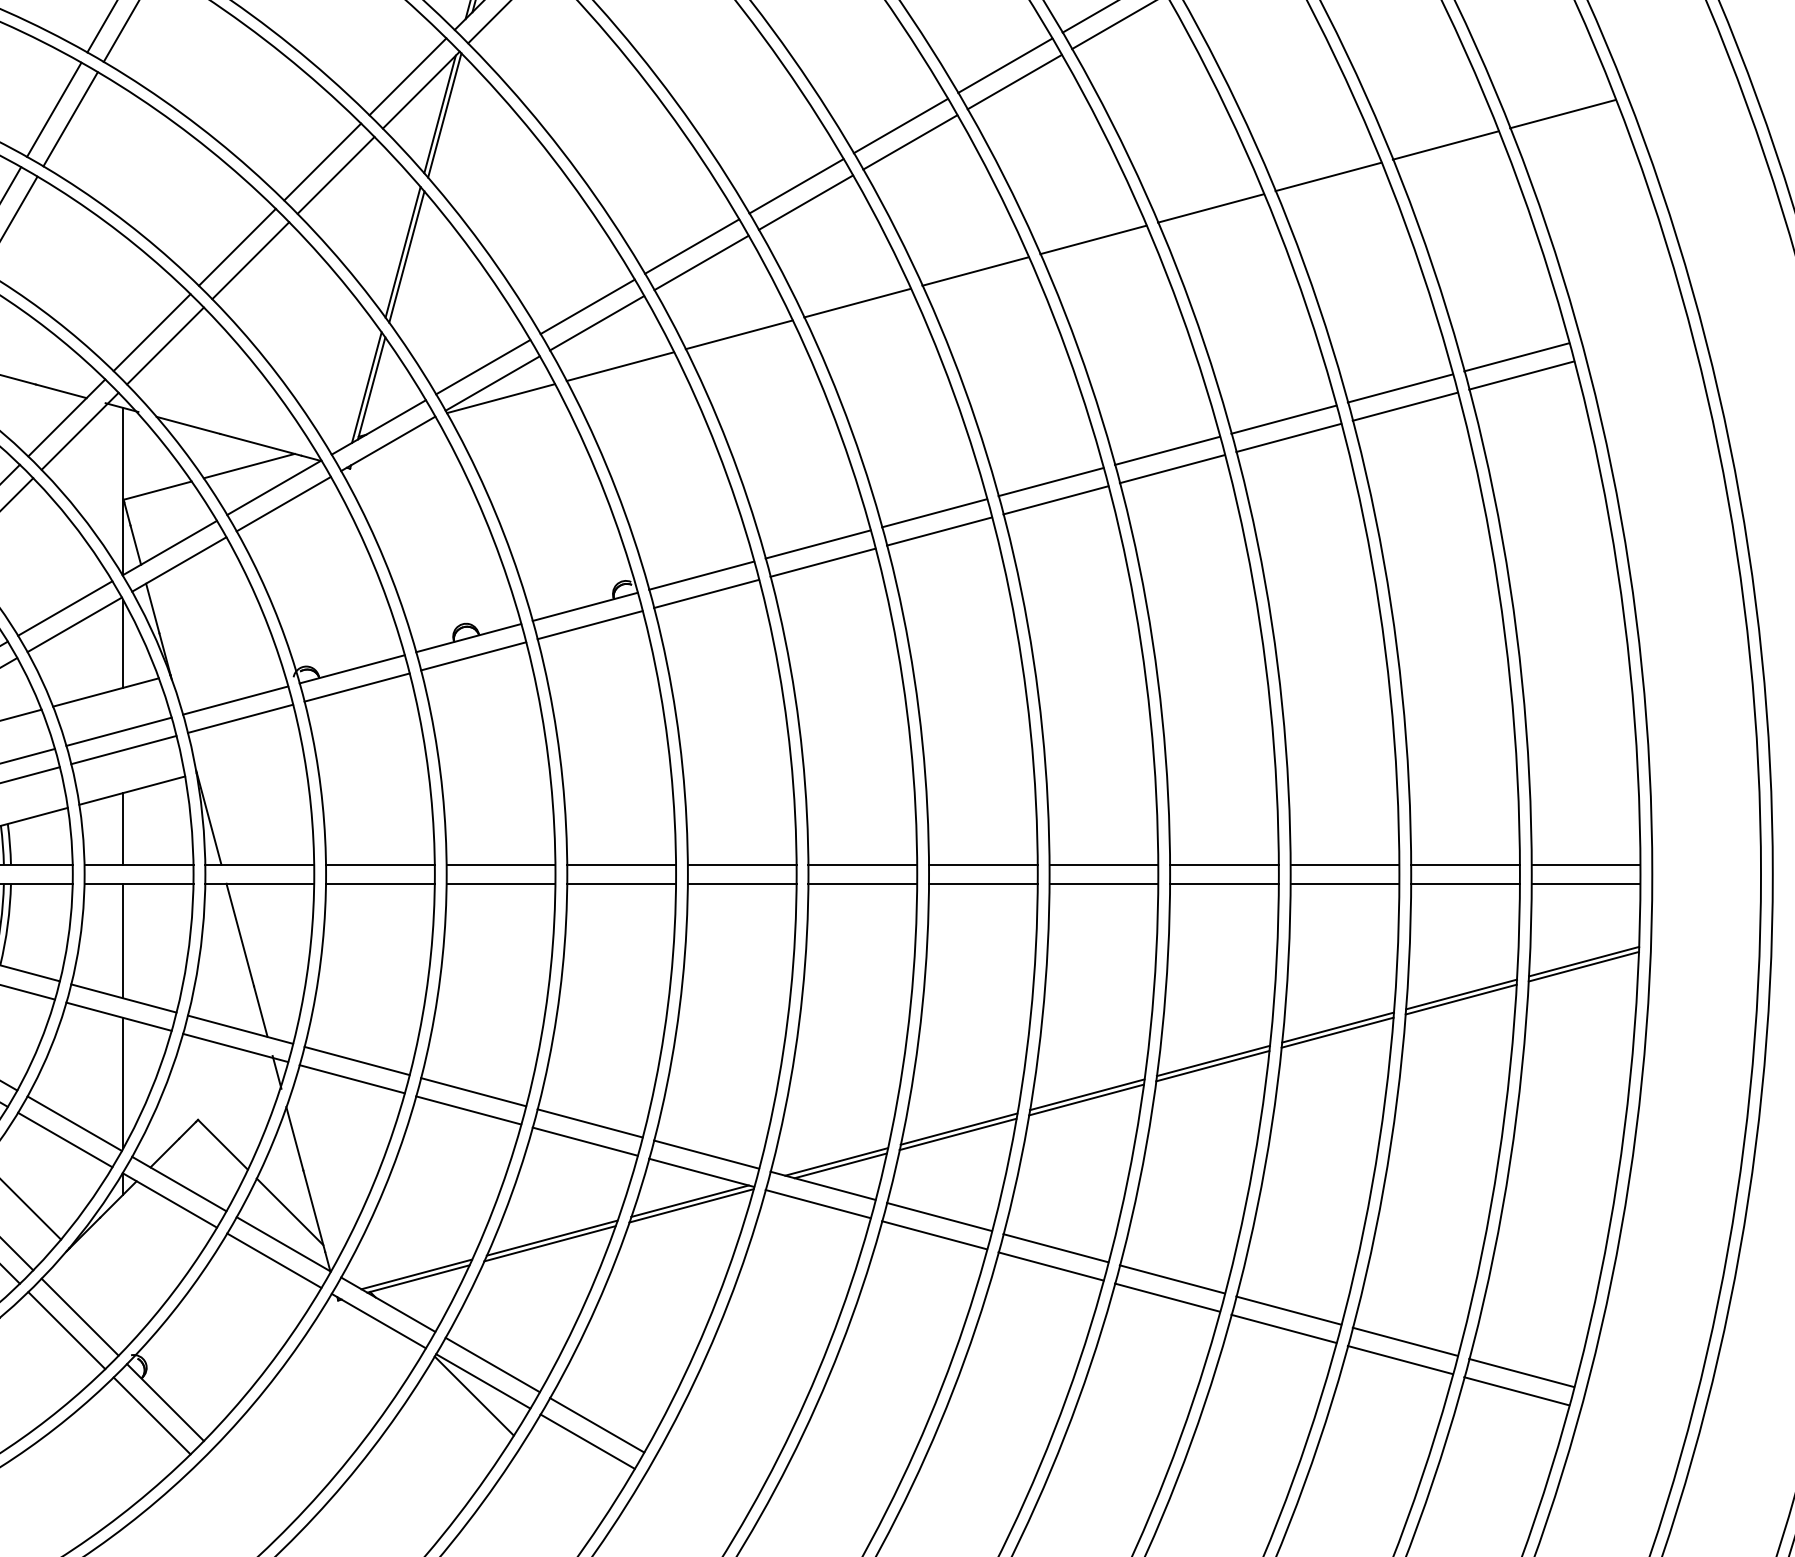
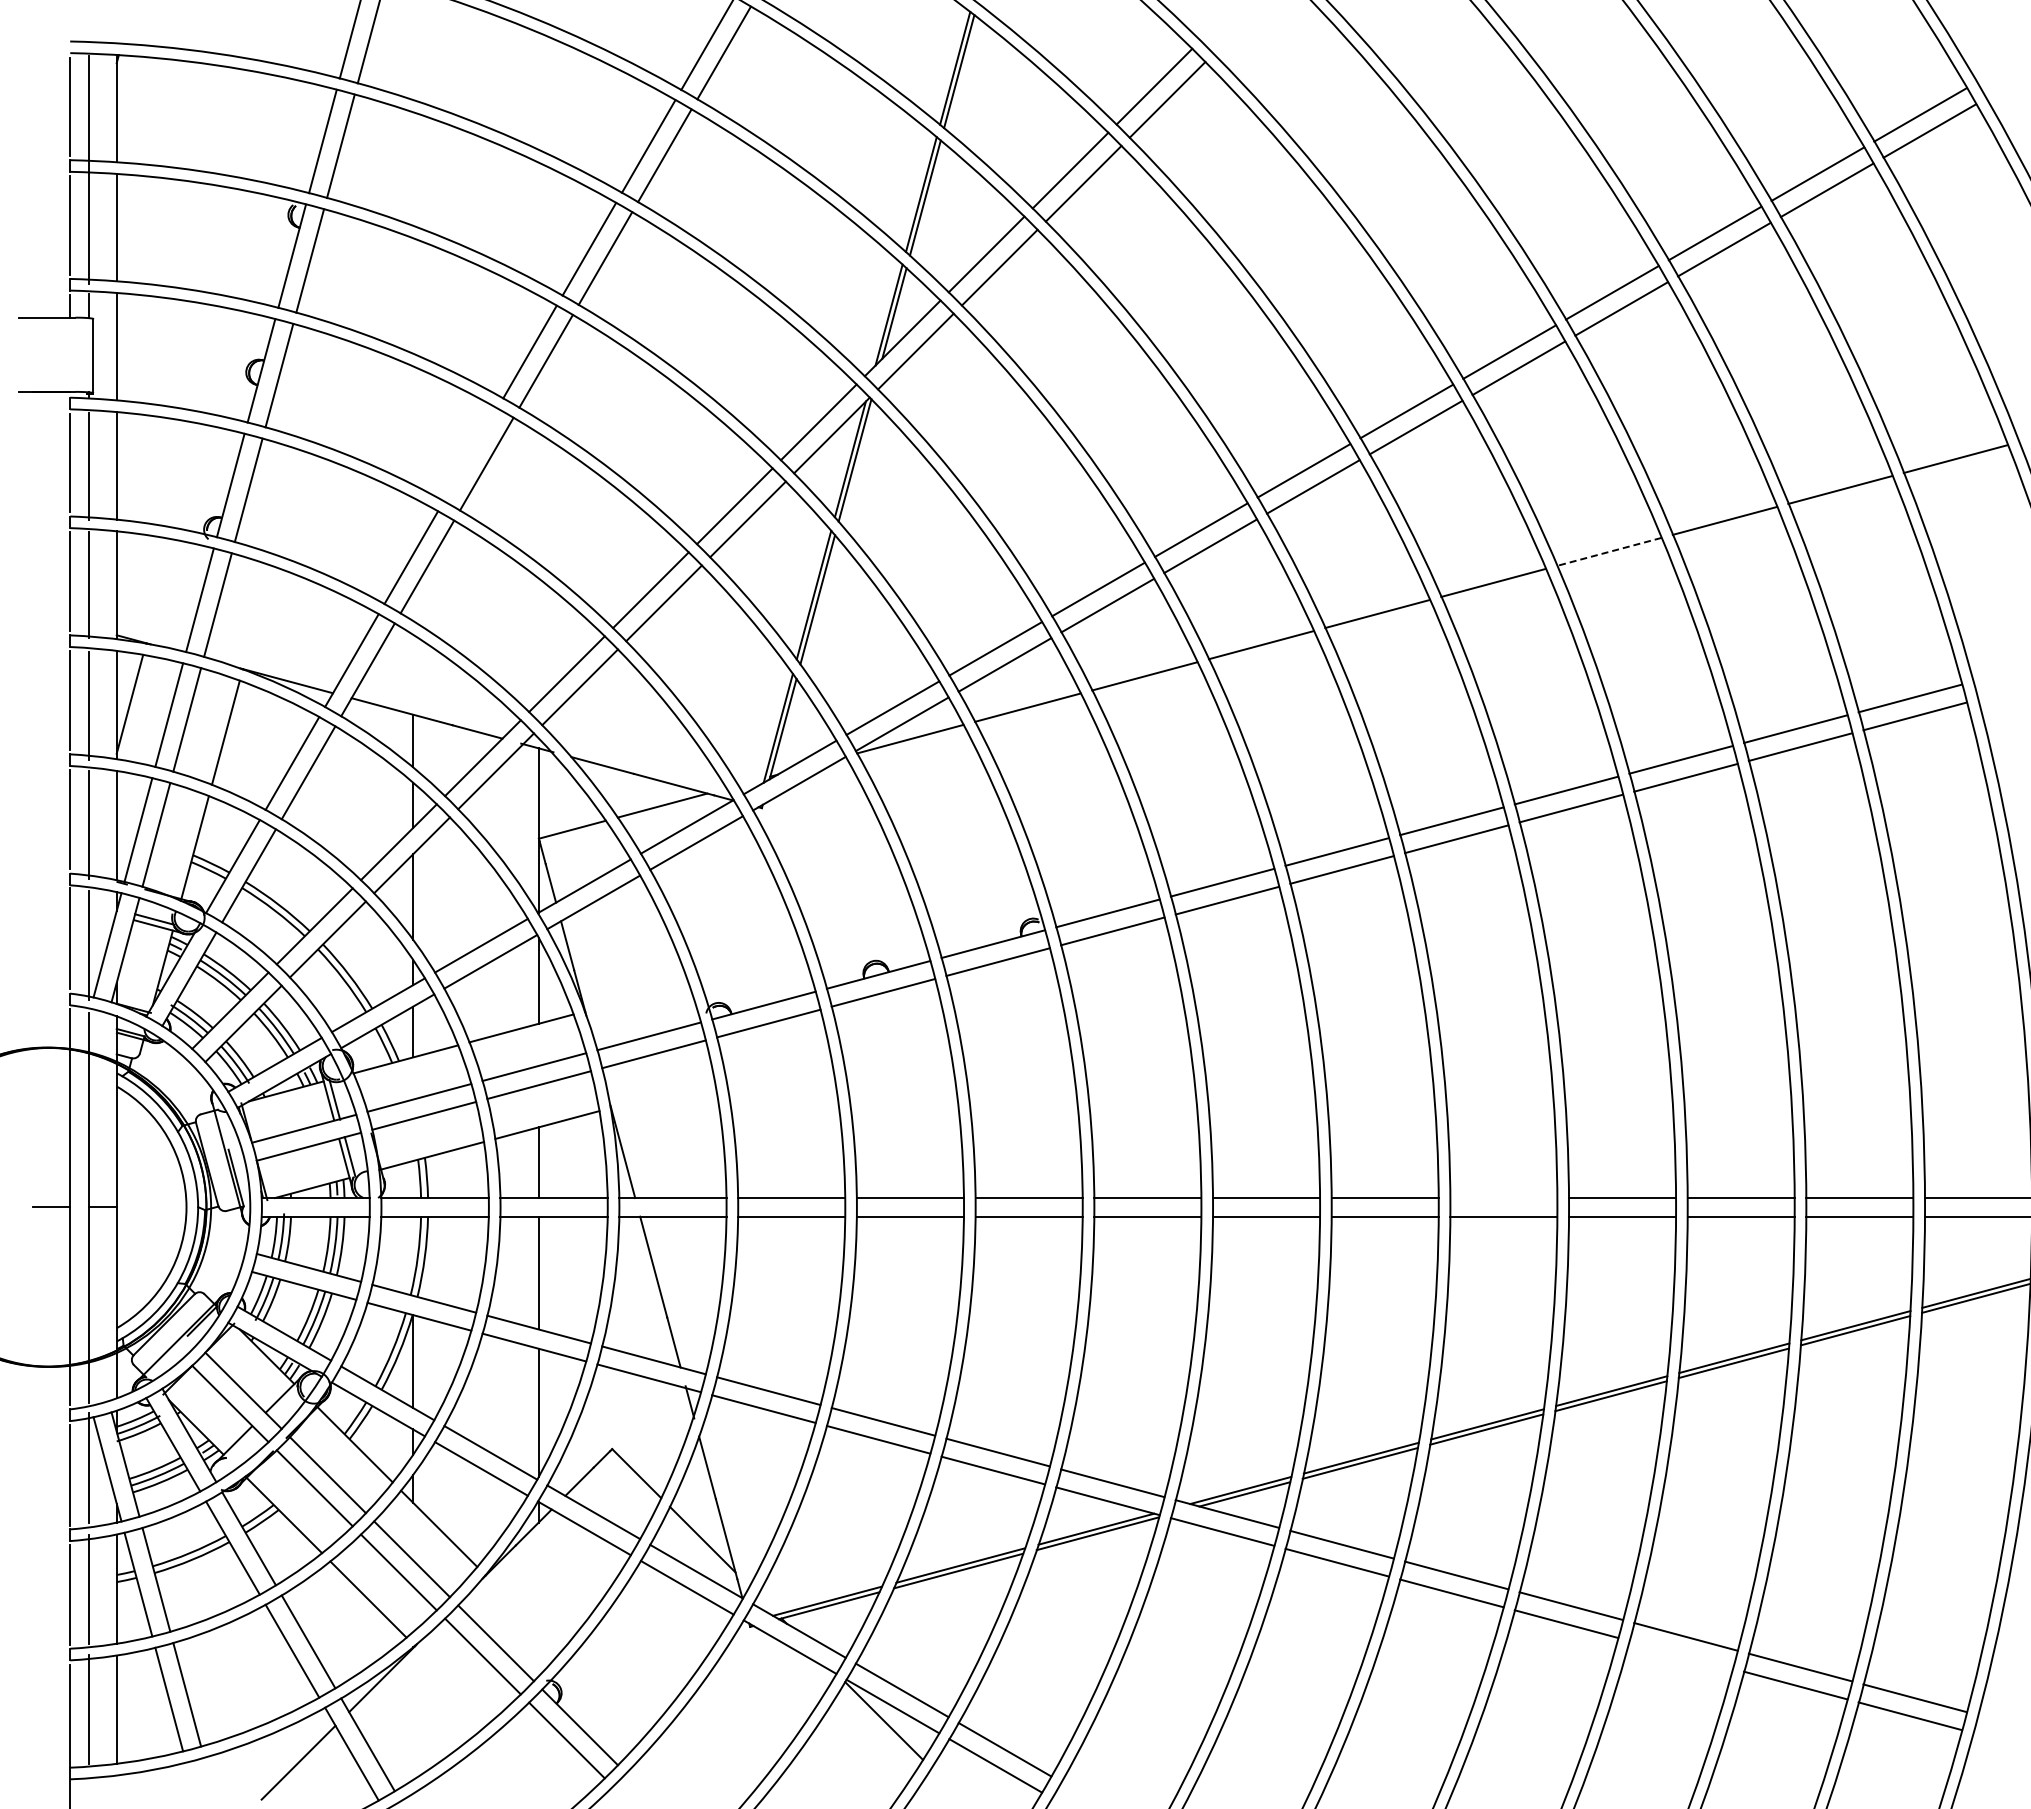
line: (54, 109) -> (470, 454), removed
line: (1211, 208) -> (1609, 551), solid -> dashed
line: (1103, 865) -> (1503, 1198), removed
line: (1283, 1328) -> (1680, 1654), removed

